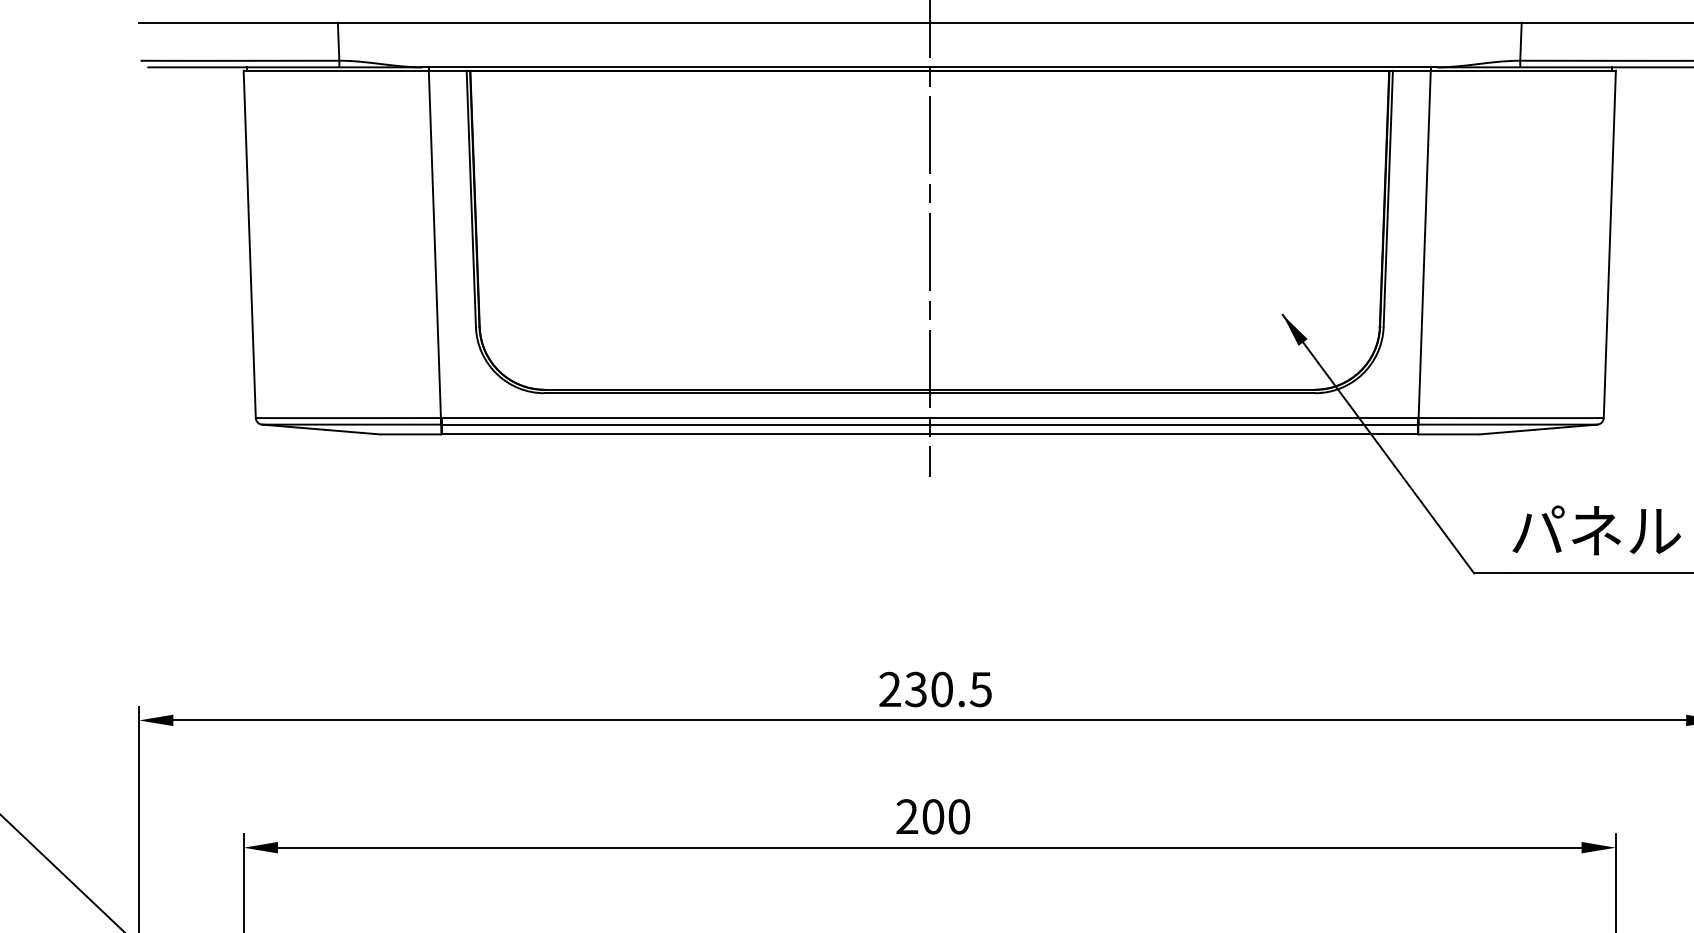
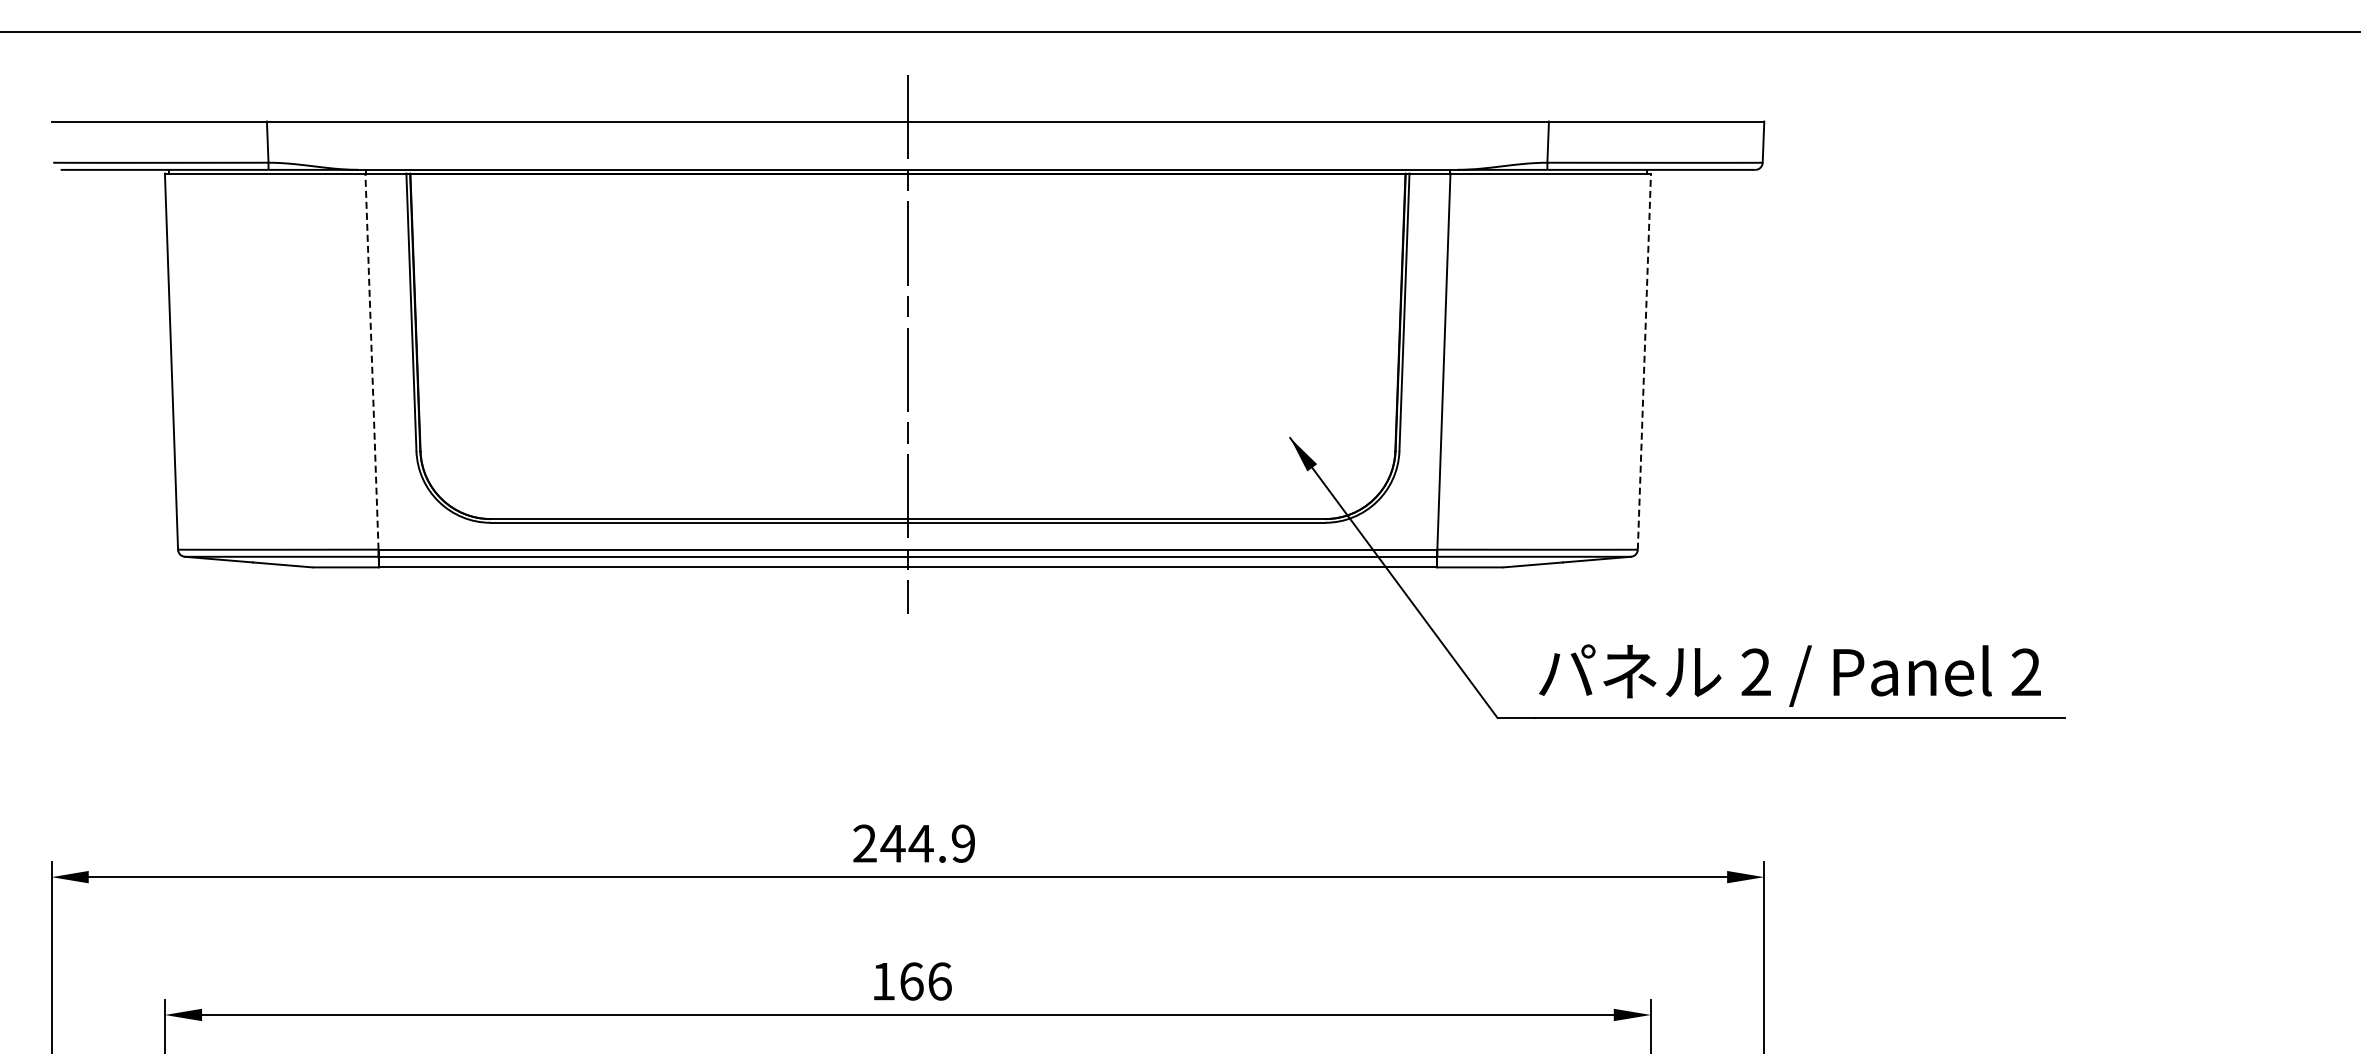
line: (434, 244) -> (371, 361), solid -> dashed
line: (1609, 244) -> (1644, 361), solid -> dashed
text: (947, 689) -> (927, 843), 230.5 -> 244.9
text: (933, 816) -> (911, 981), 200 -> 166

